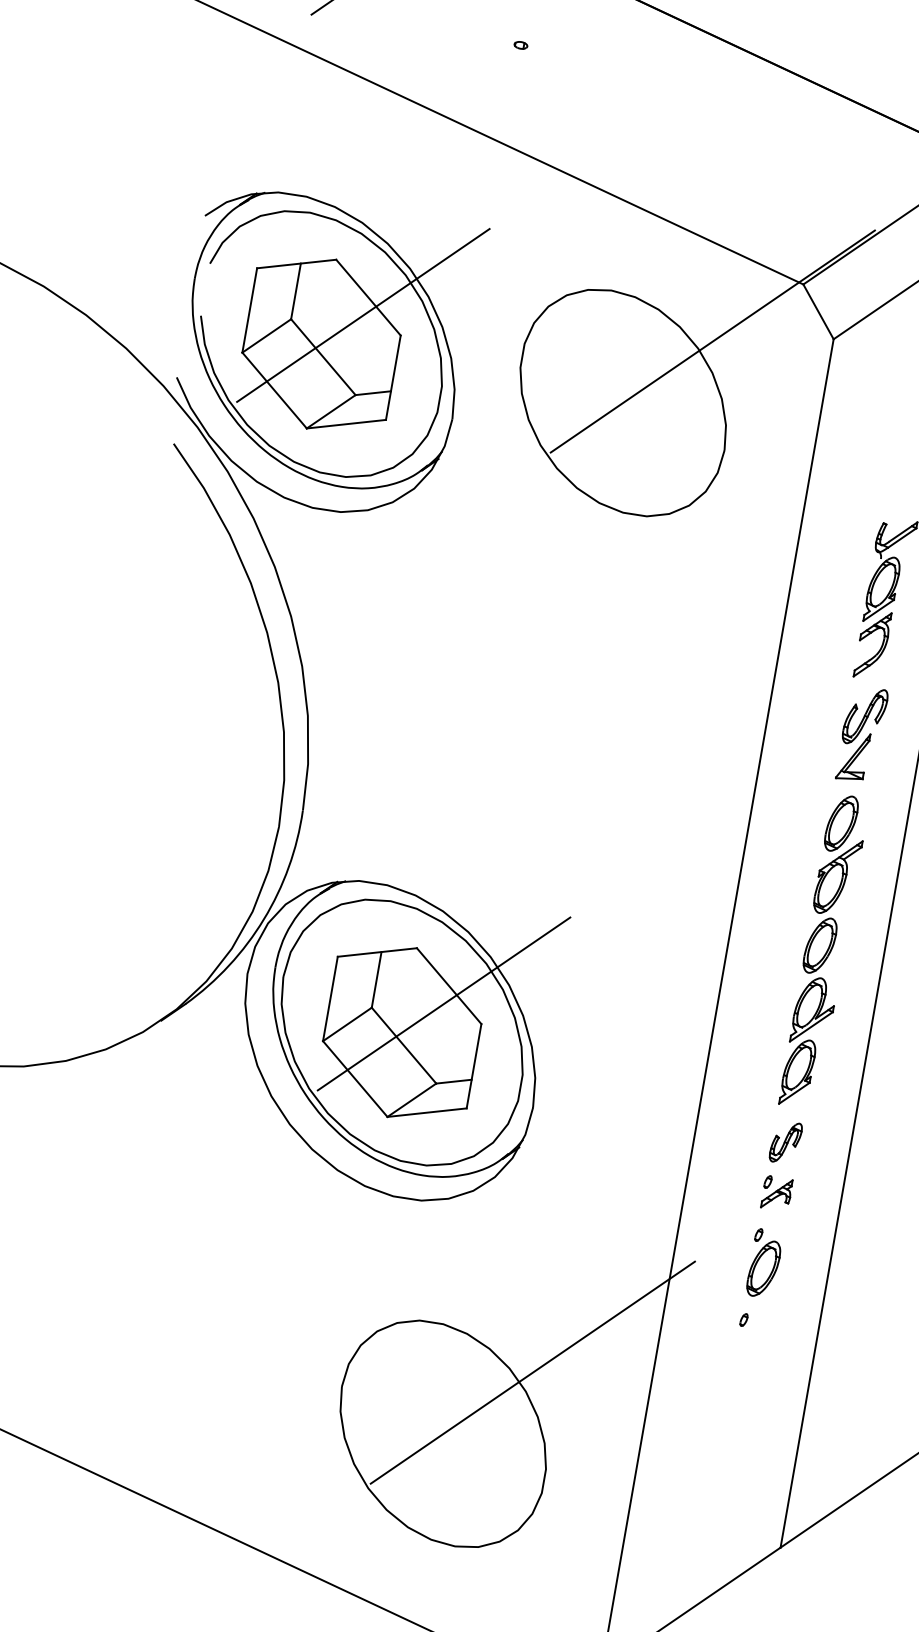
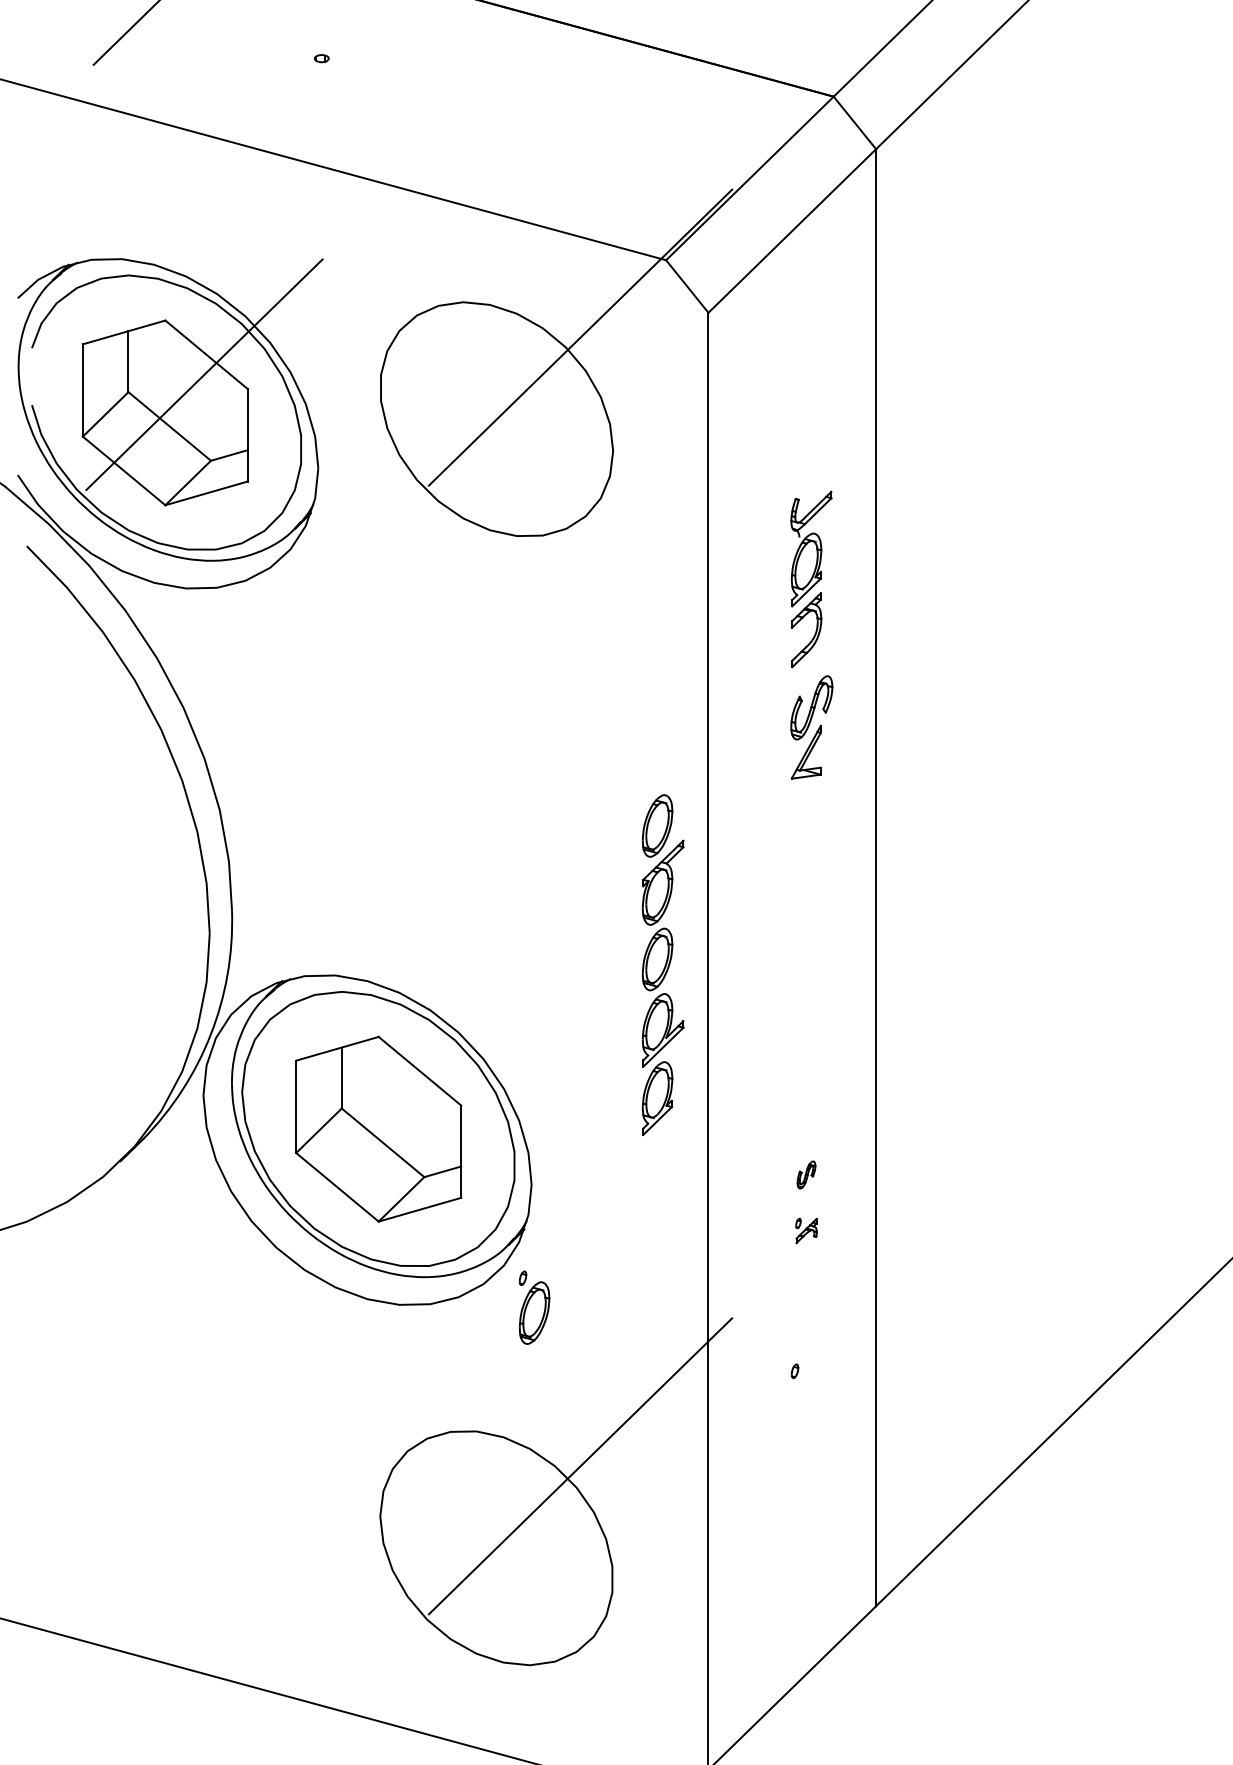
part: (823, 951) -> (662, 964), moved
line: (443, 1004) -> (417, 1091), removed
part: (785, 1142) -> (806, 1174), size x0.6
part: (776, 1193) -> (806, 1230), size x0.7
part: (764, 1263) -> (534, 1307), moved

